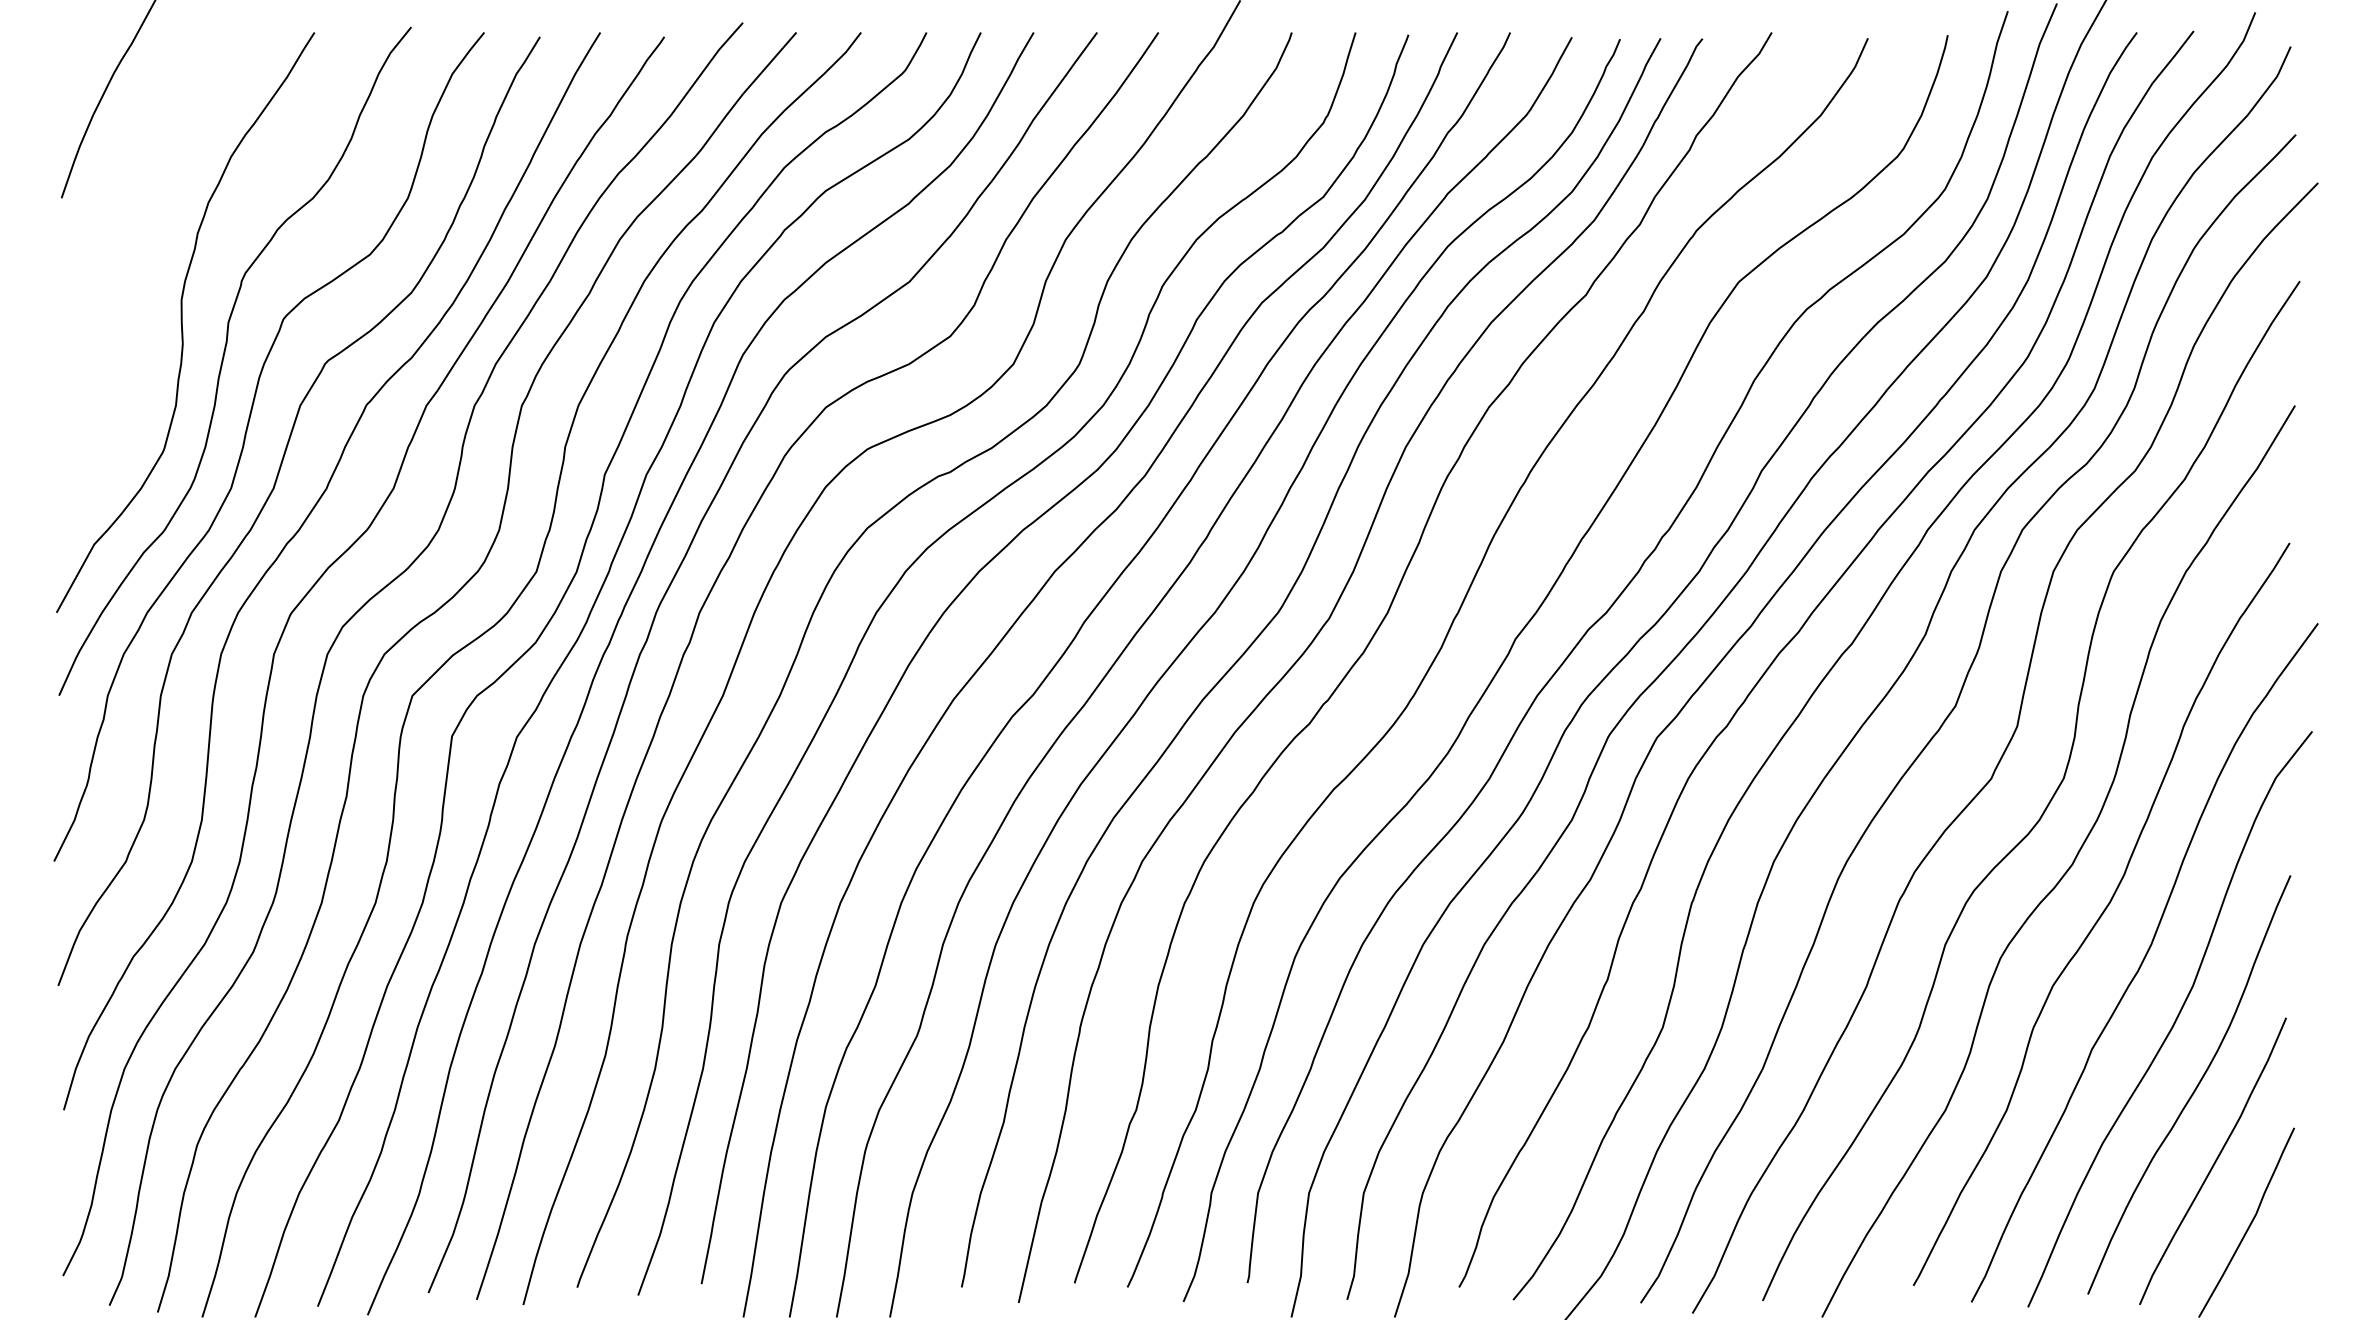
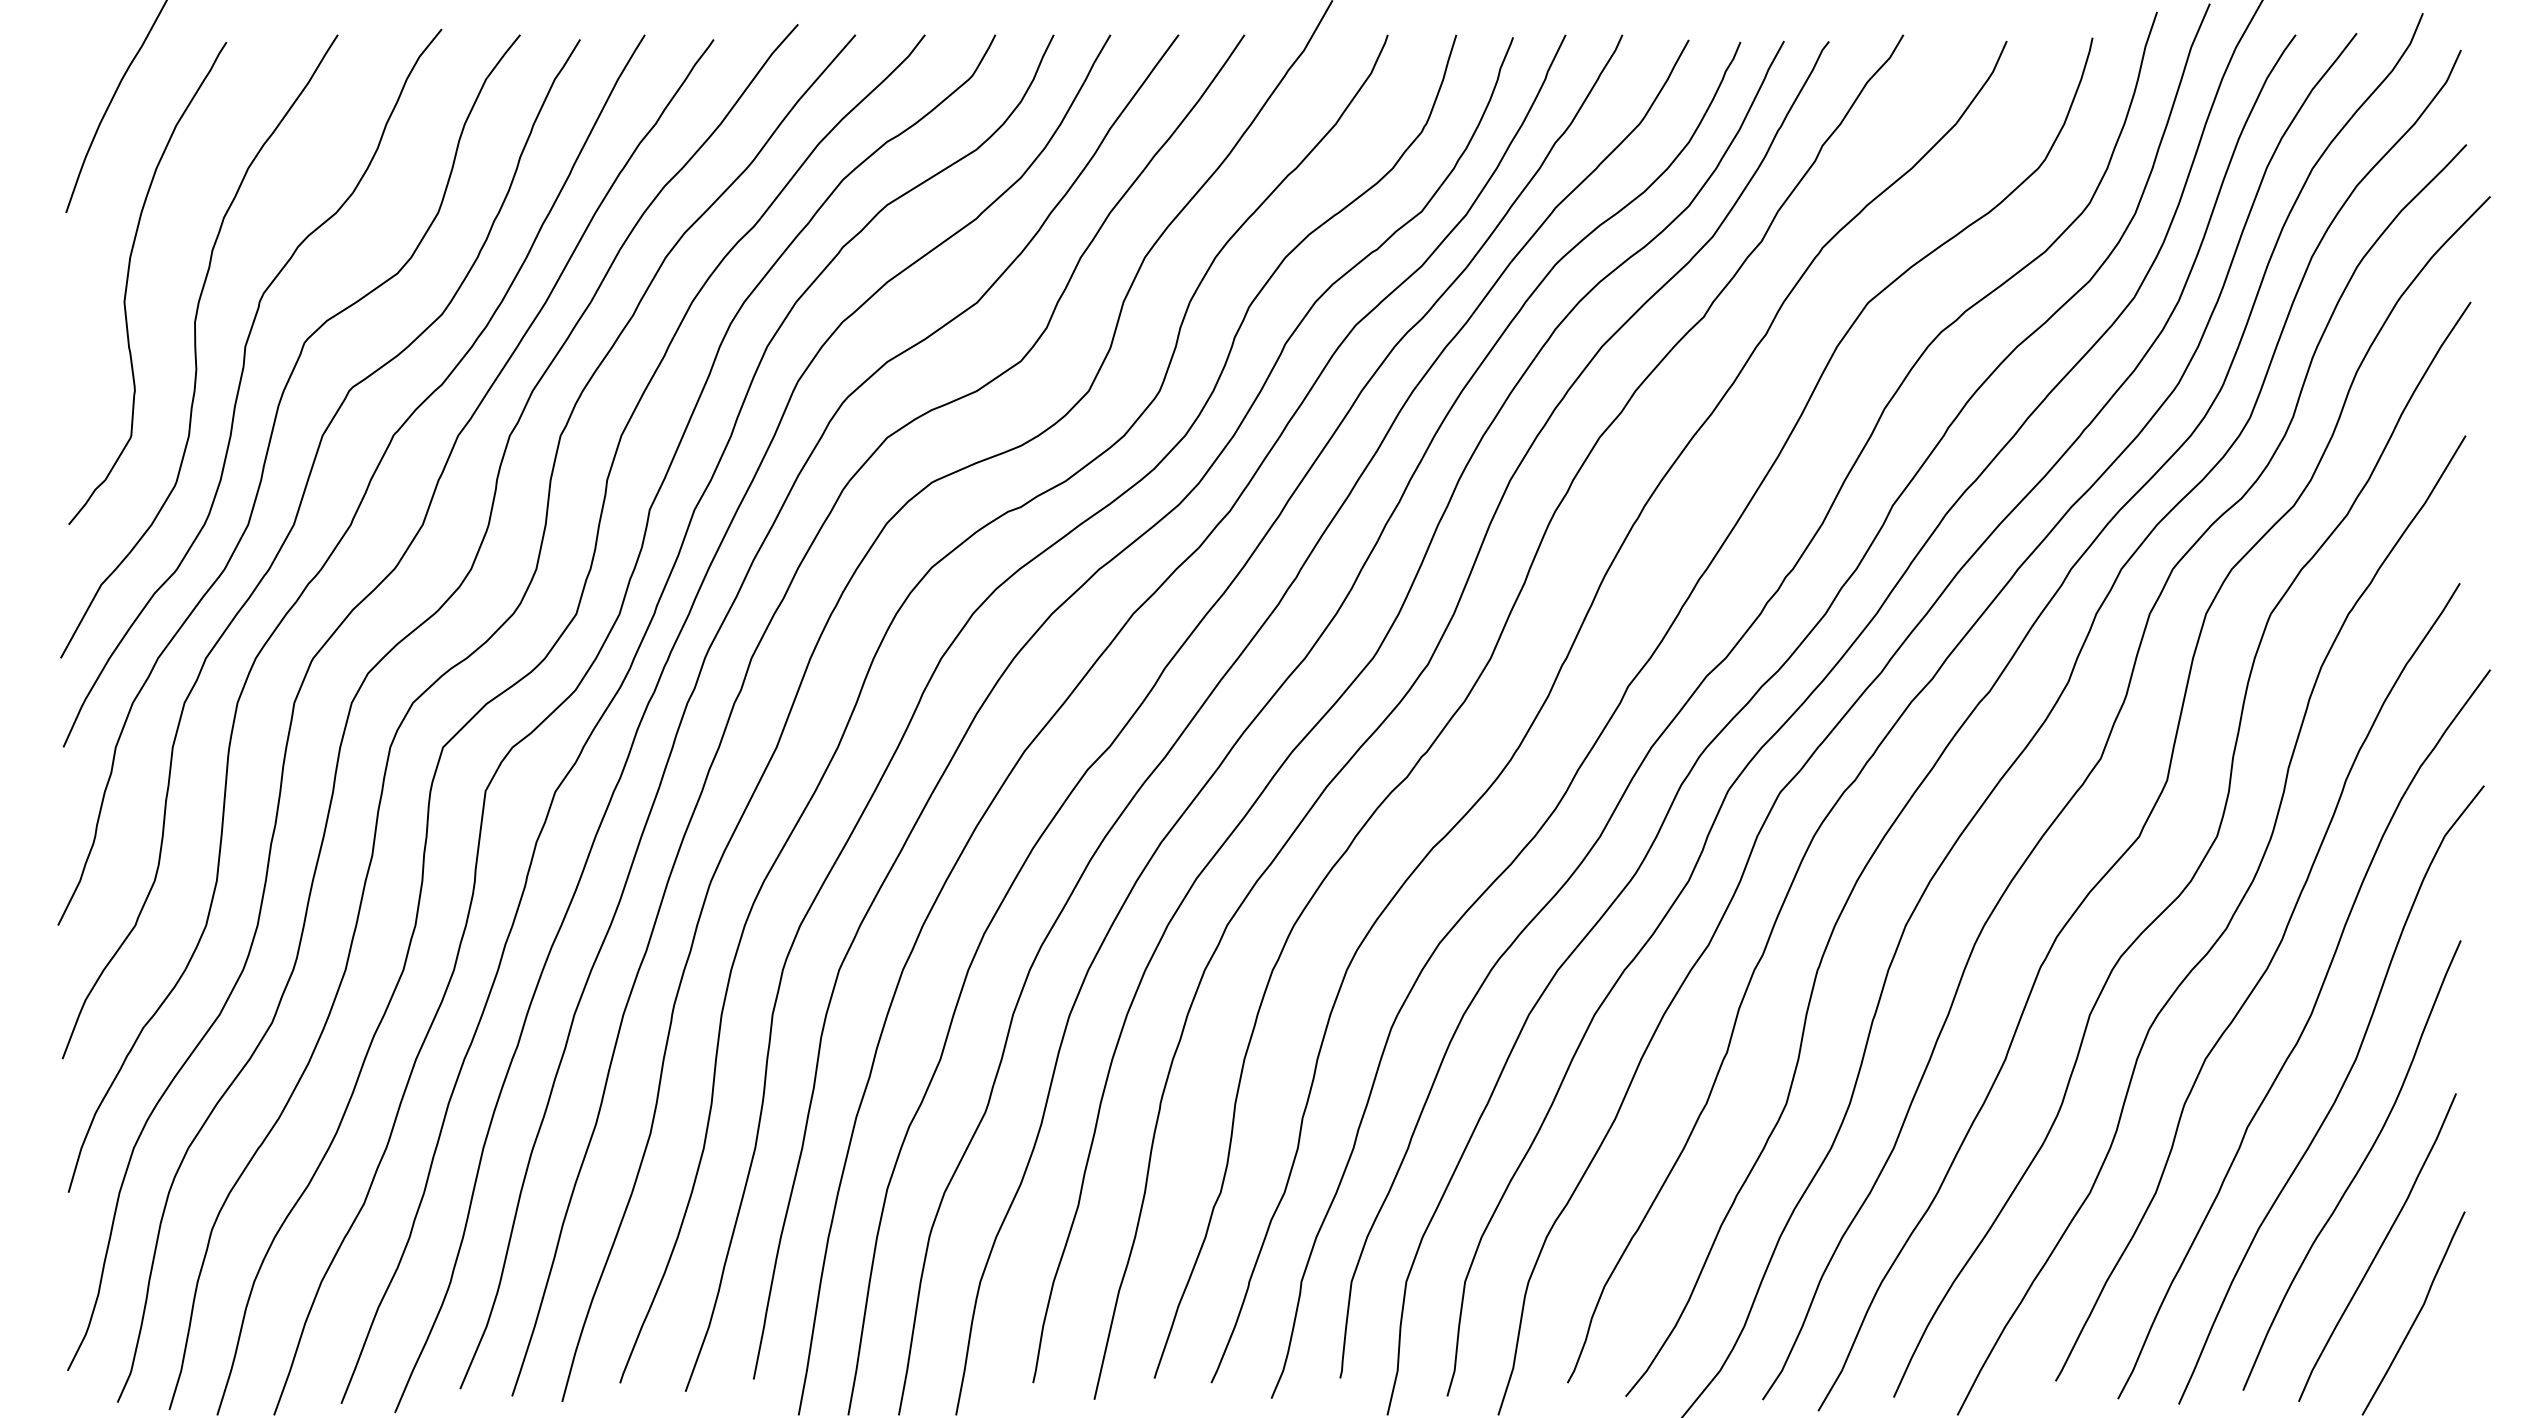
curve: (119, 261) -> (128, 280), added

